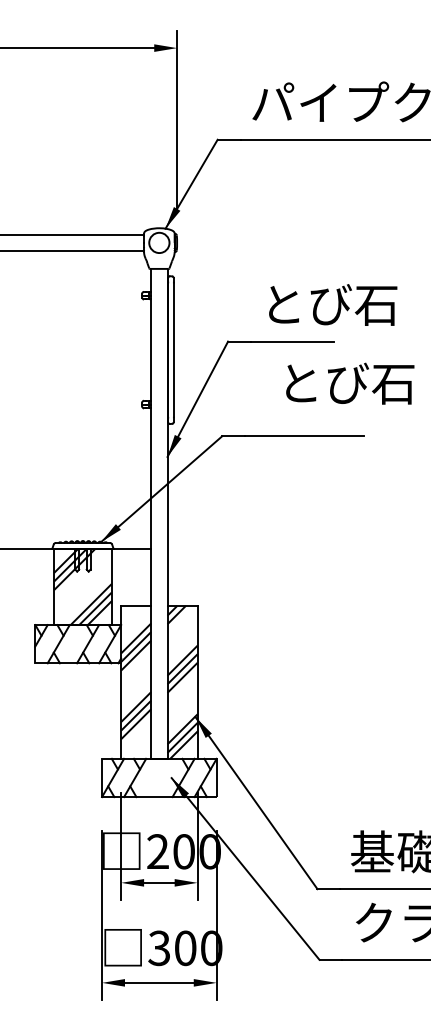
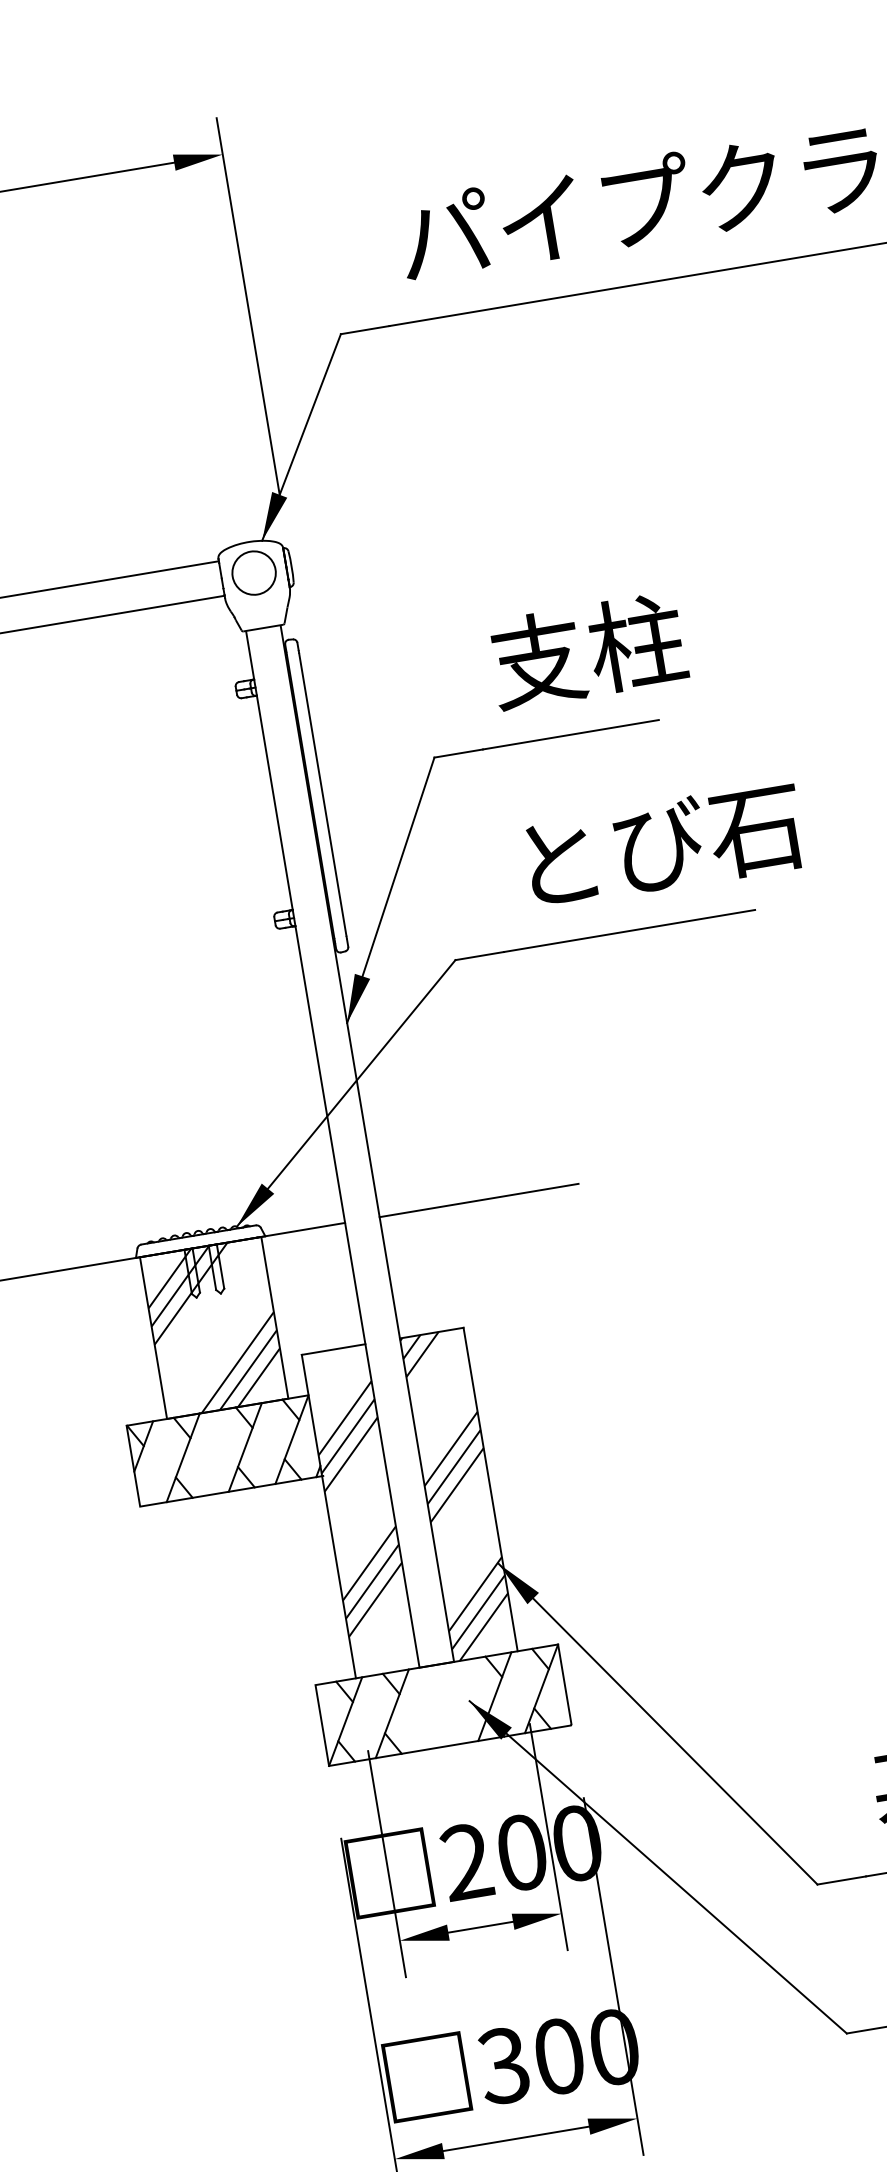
text: (329, 303) -> (635, 641), とび石 -> 支柱
text: (350, 383) -> (665, 844), moved
line: (214, 548) -> (478, 1200), added

